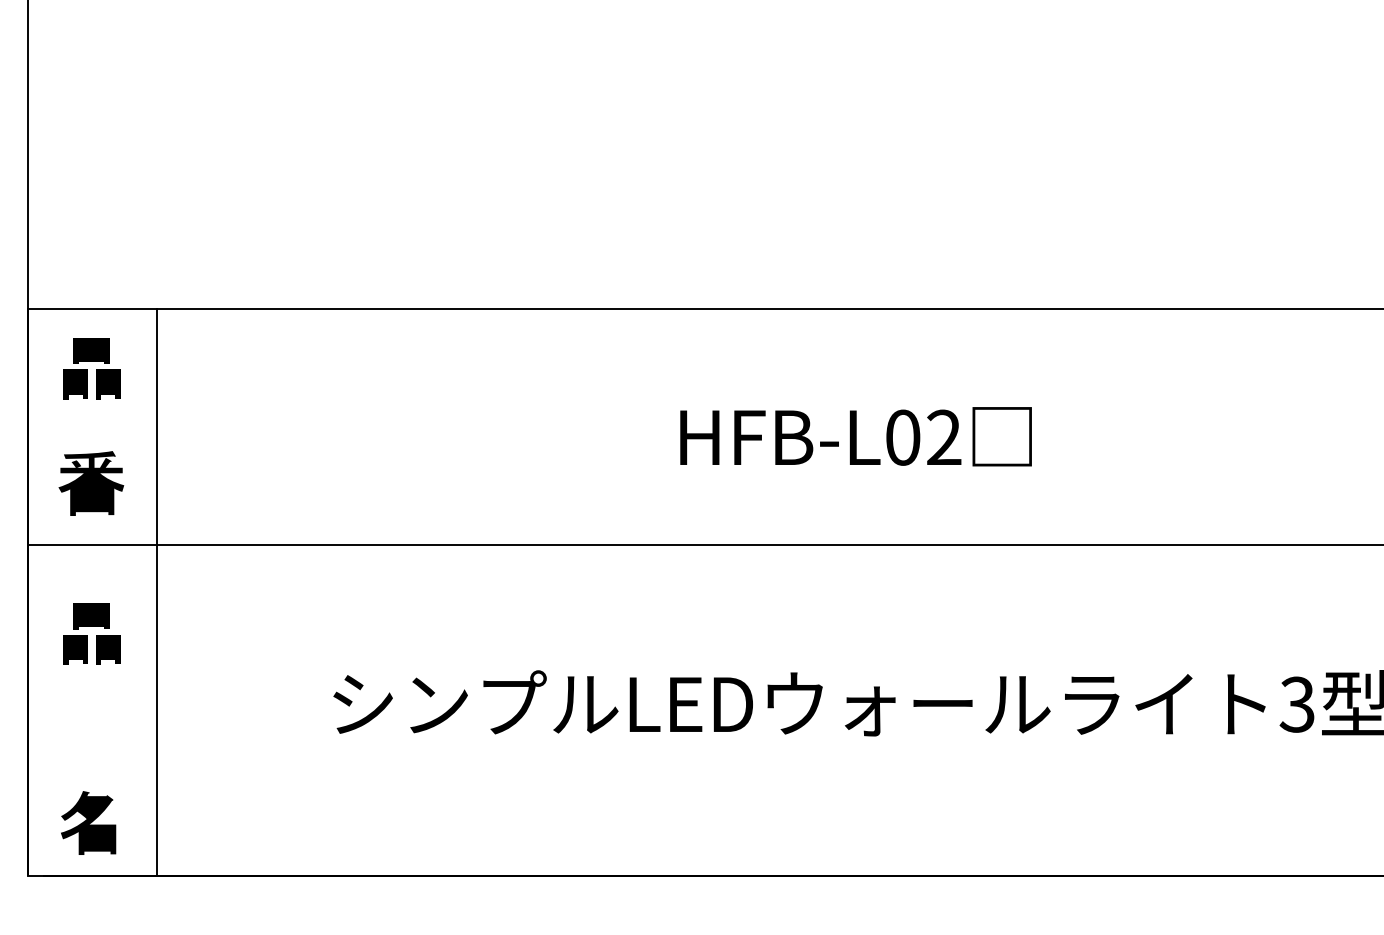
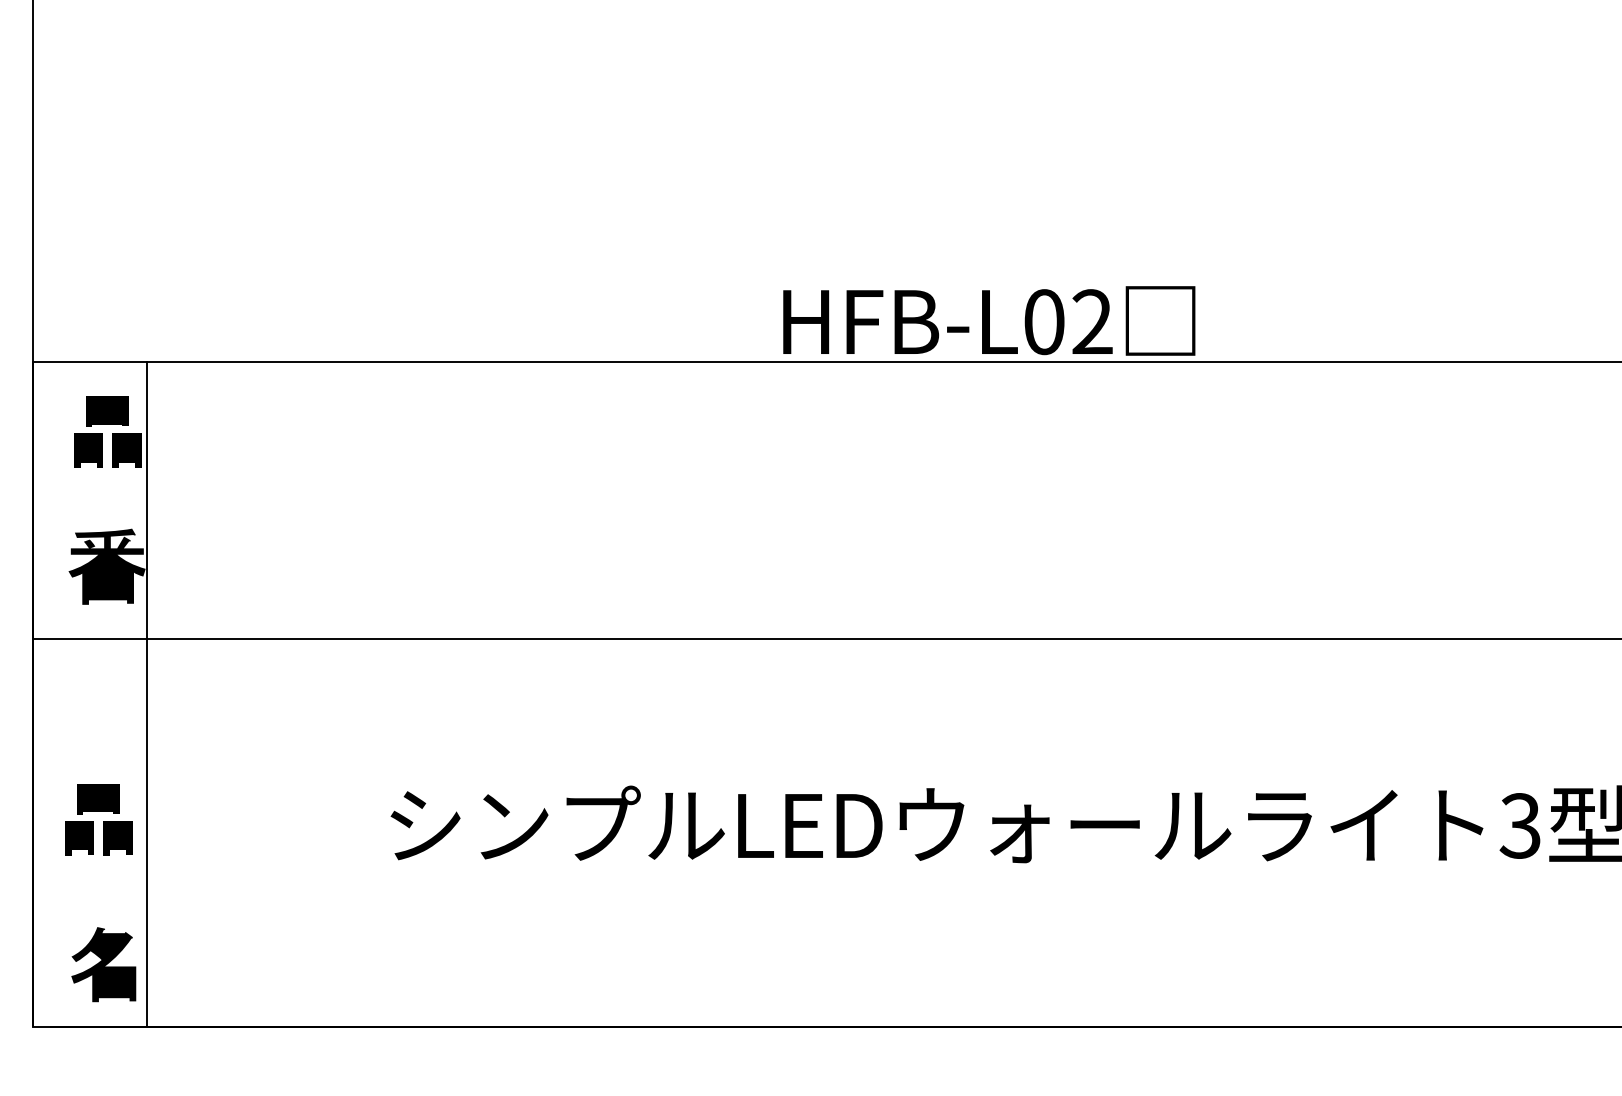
part: (856, 436) -> (989, 320), moved
line: (157, 592) -> (147, 694), moved
part: (91, 633) -> (98, 819), moved

